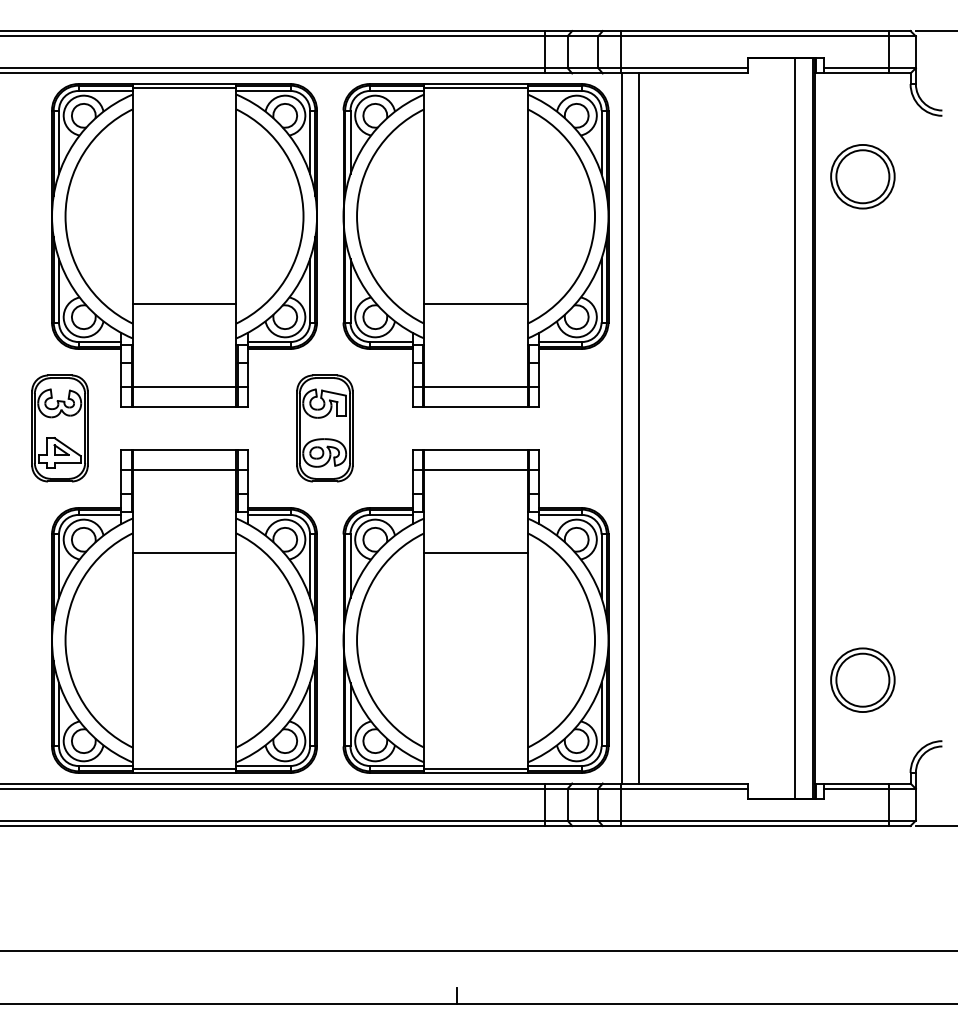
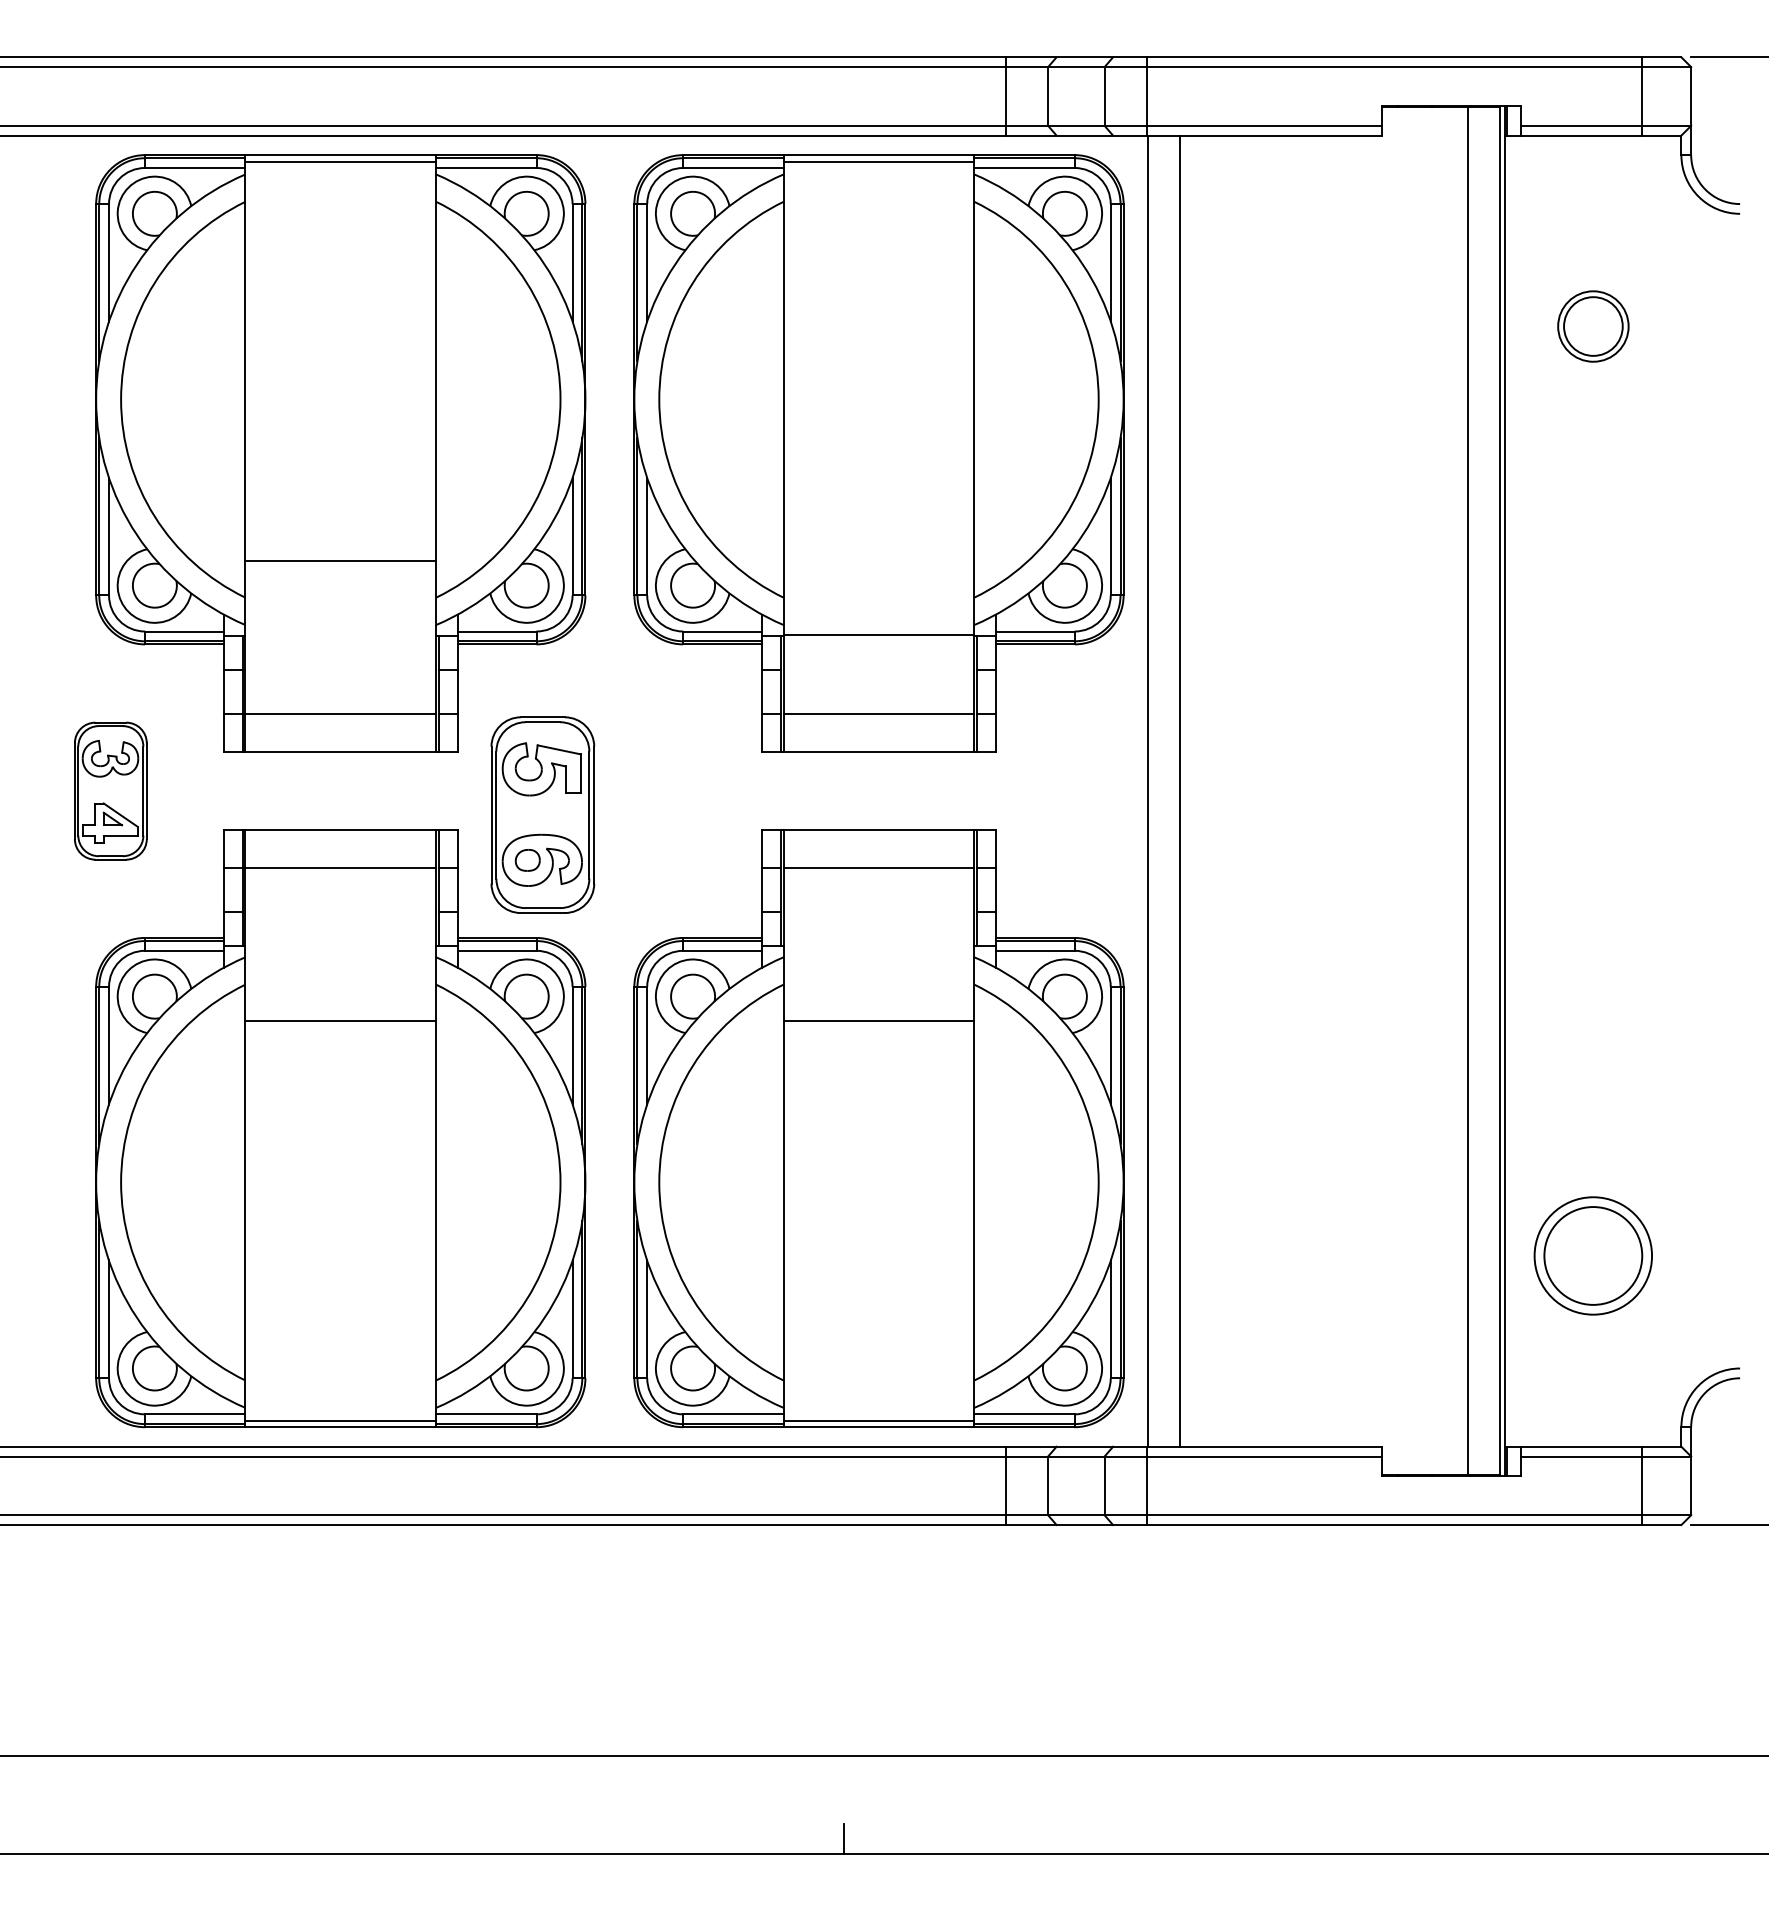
part: (862, 176) -> (1592, 325), size x0.6
line: (475, 303) -> (878, 634), moved
part: (59, 428) -> (109, 791), size x0.7
part: (324, 428) -> (541, 815), moved

